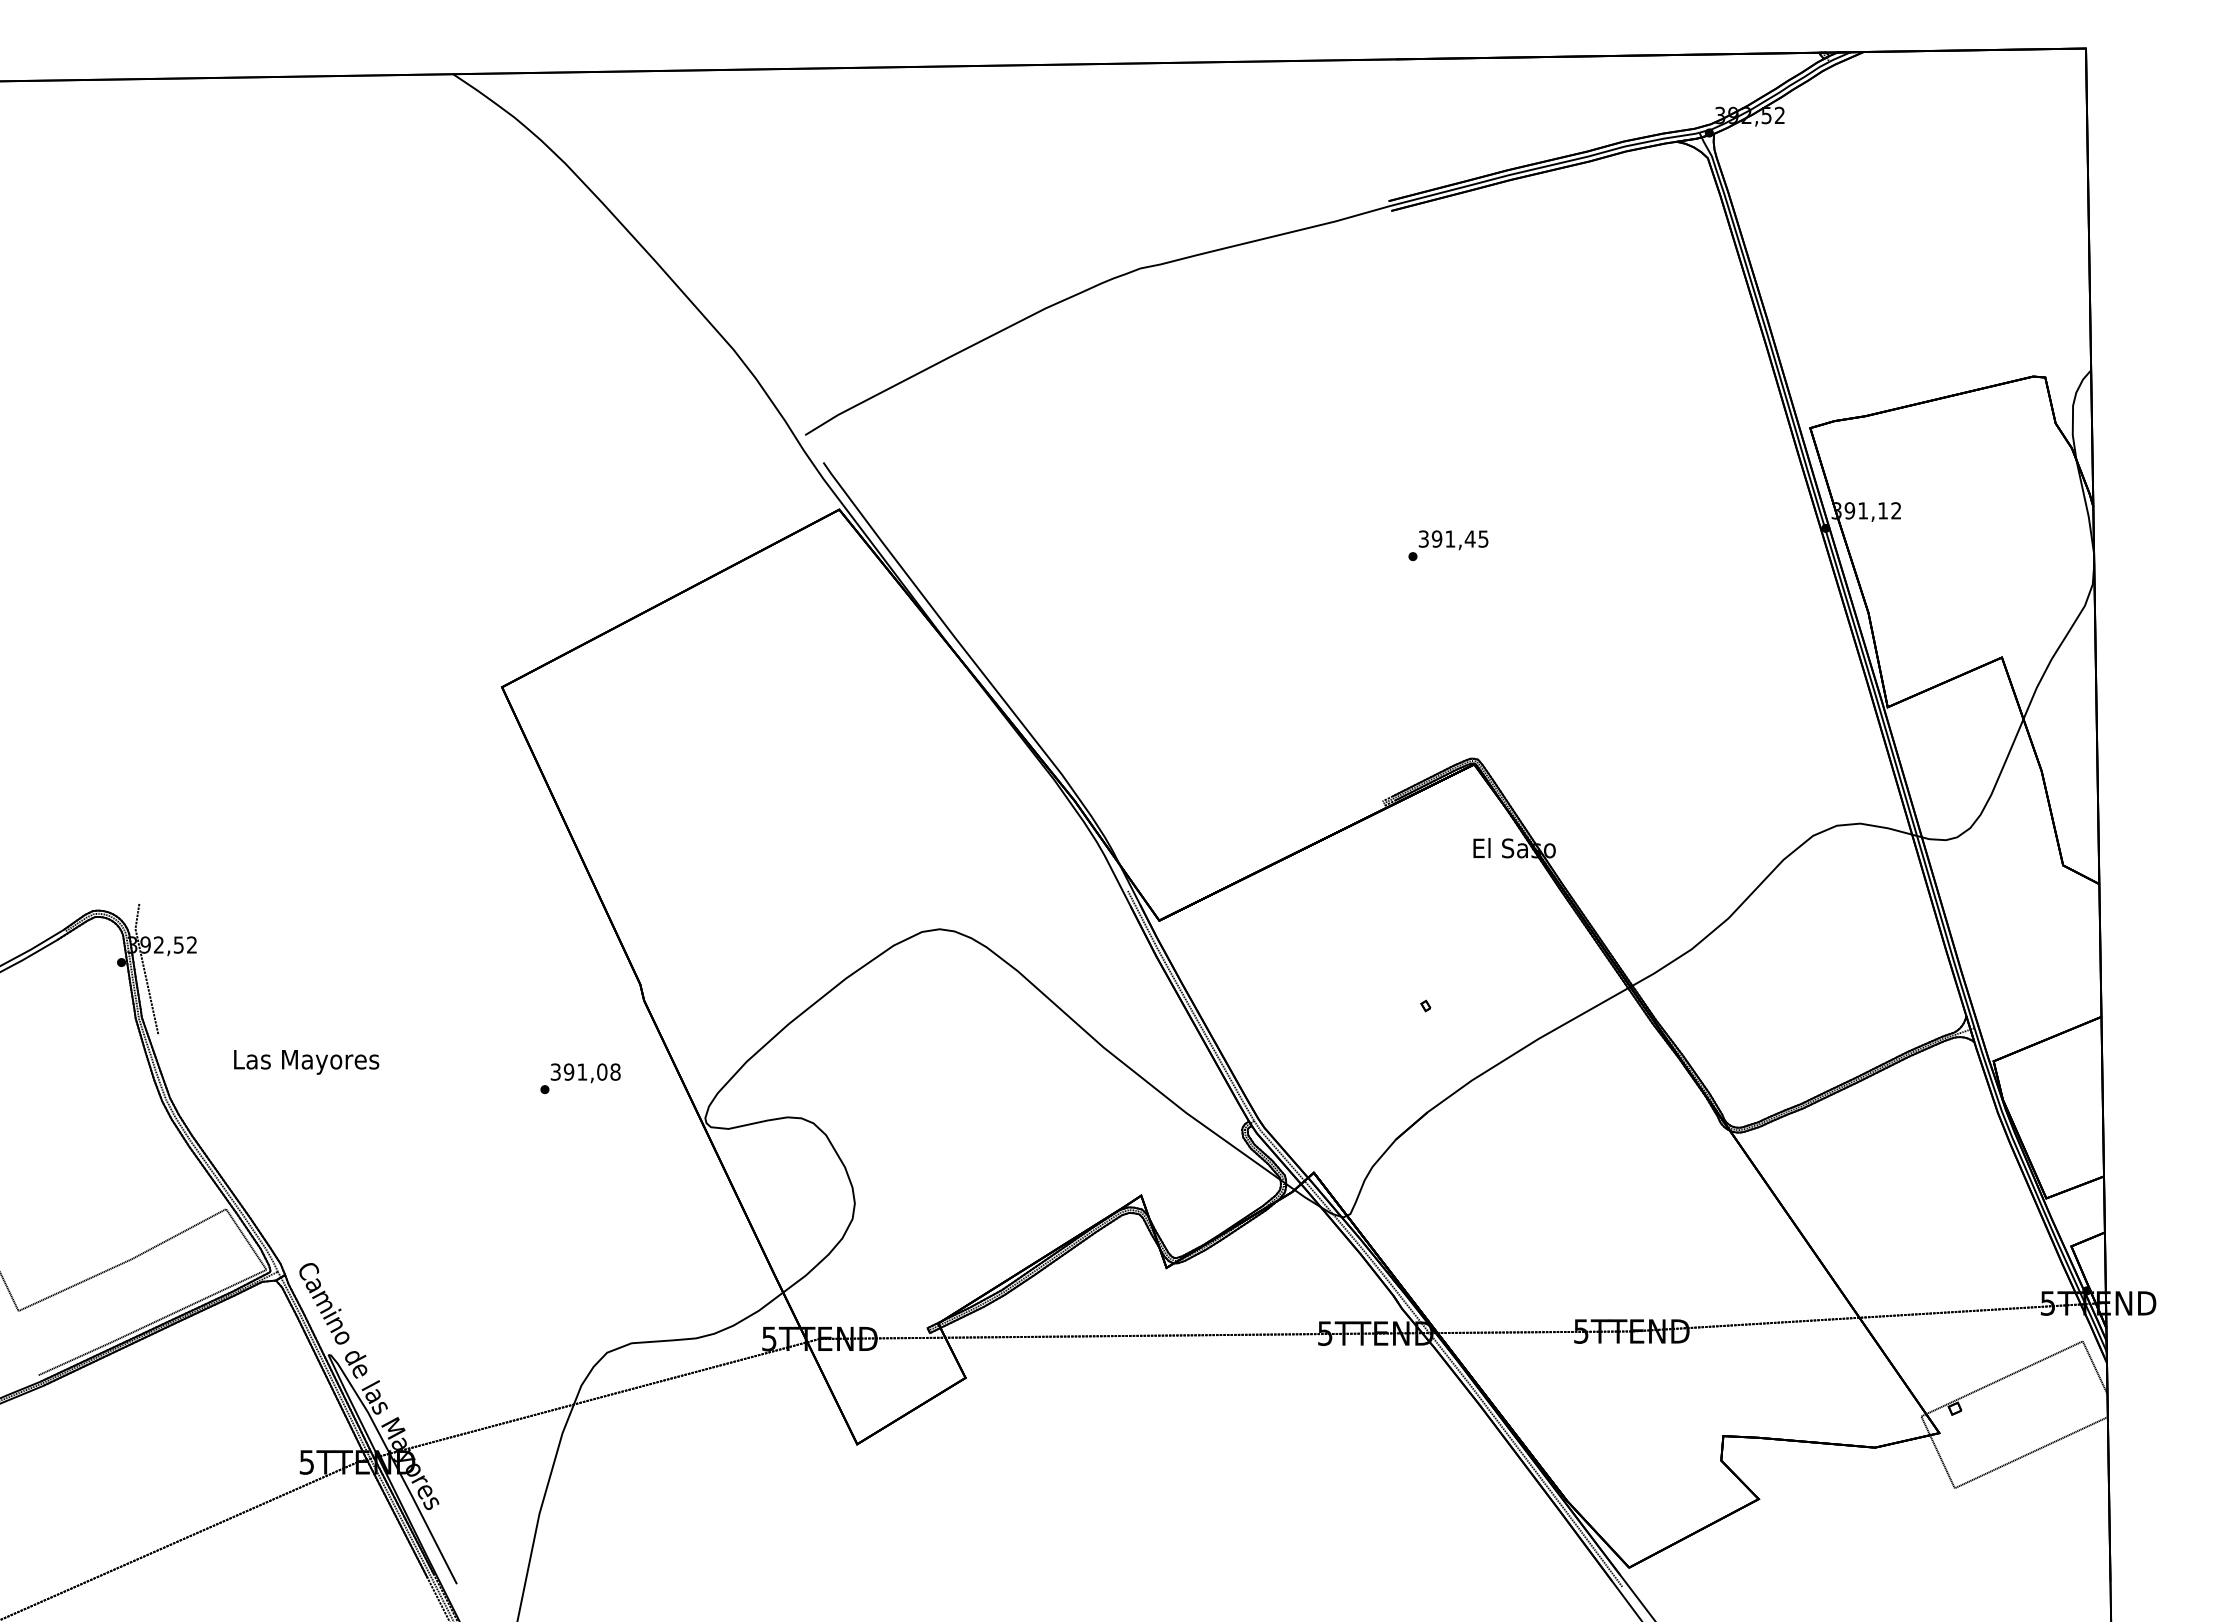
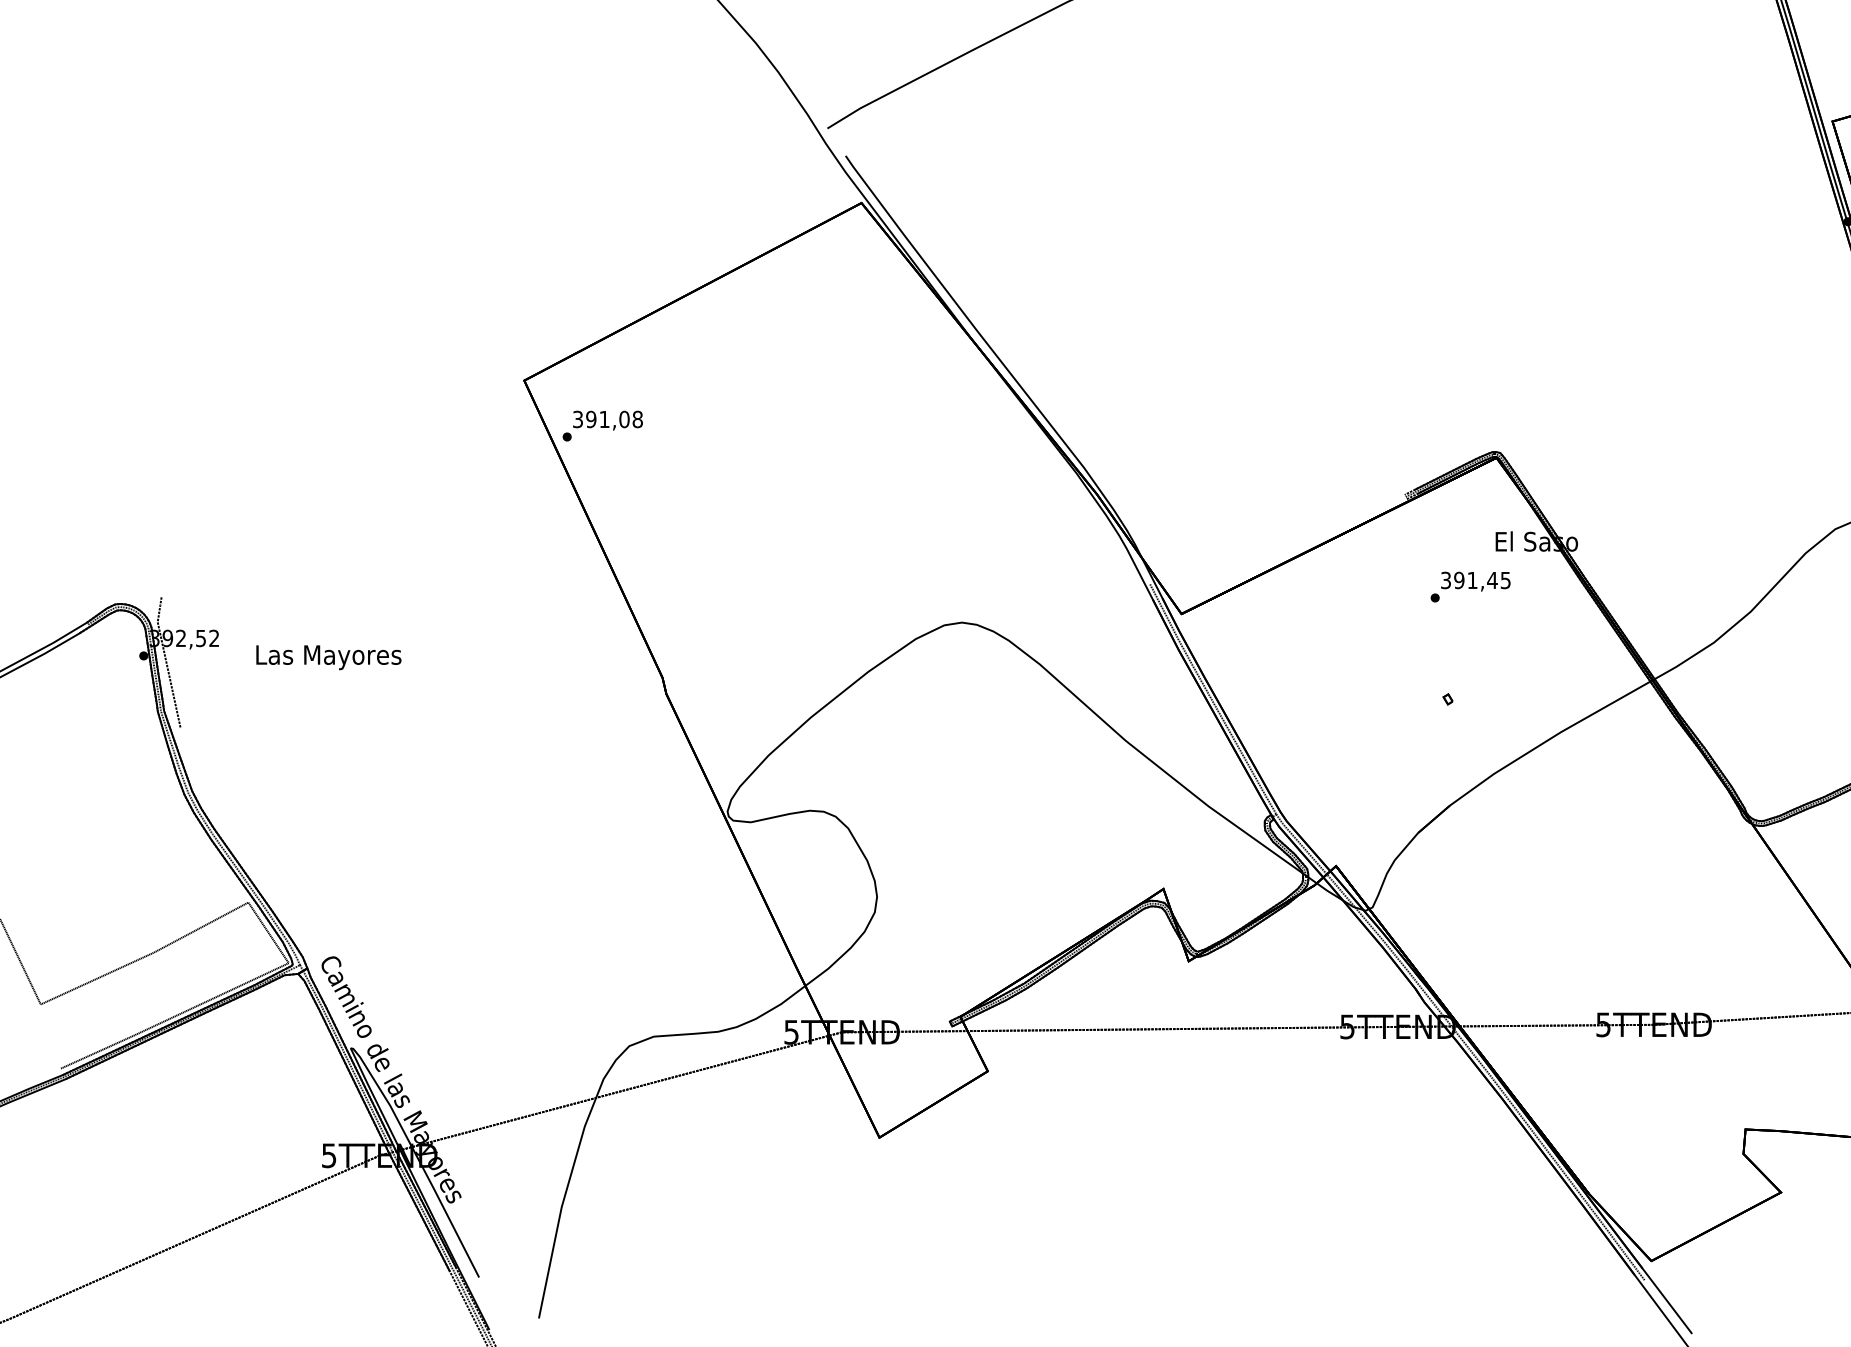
text: (1448, 545) -> (1470, 586), moved
text: (306, 1062) -> (328, 657), moved
text: (580, 1078) -> (602, 425), moved

